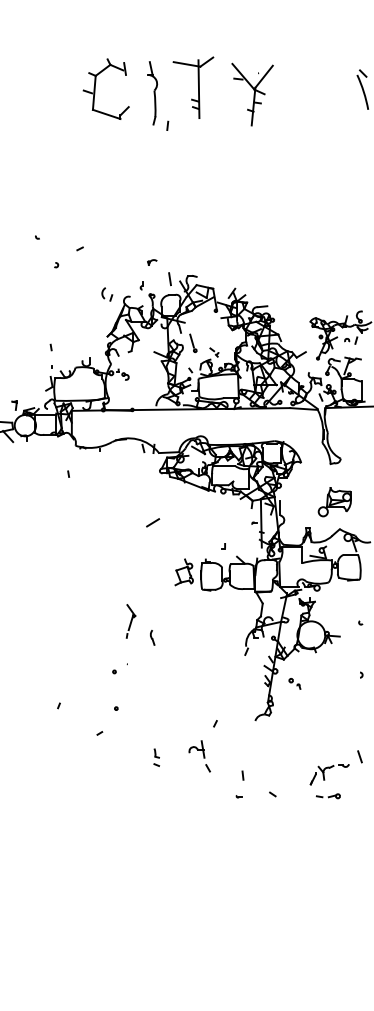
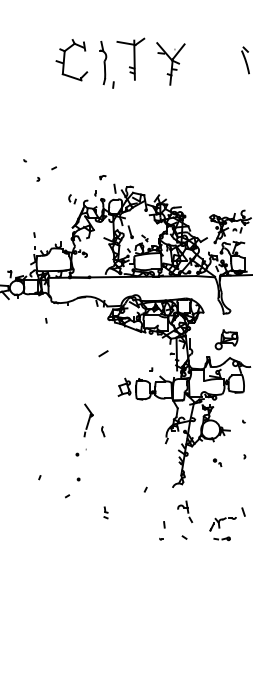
part: (130, 621) -> (88, 420), size x1.43
part: (294, 683) -> (217, 462), moved
part: (200, 755) -> (185, 511), moved

